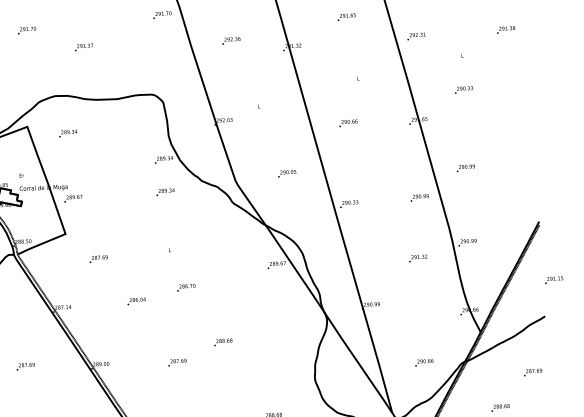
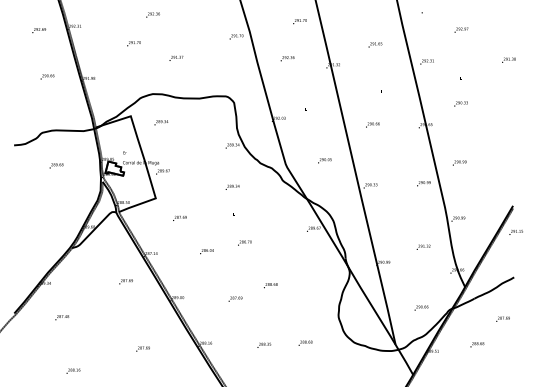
text: (505, 28) -> (508, 59), moved
text: (165, 191) -> (232, 186), moved
text: (418, 257) -> (423, 246), moved
text: (553, 278) -> (515, 231), moved
text: (24, 366) -> (125, 281), moved

